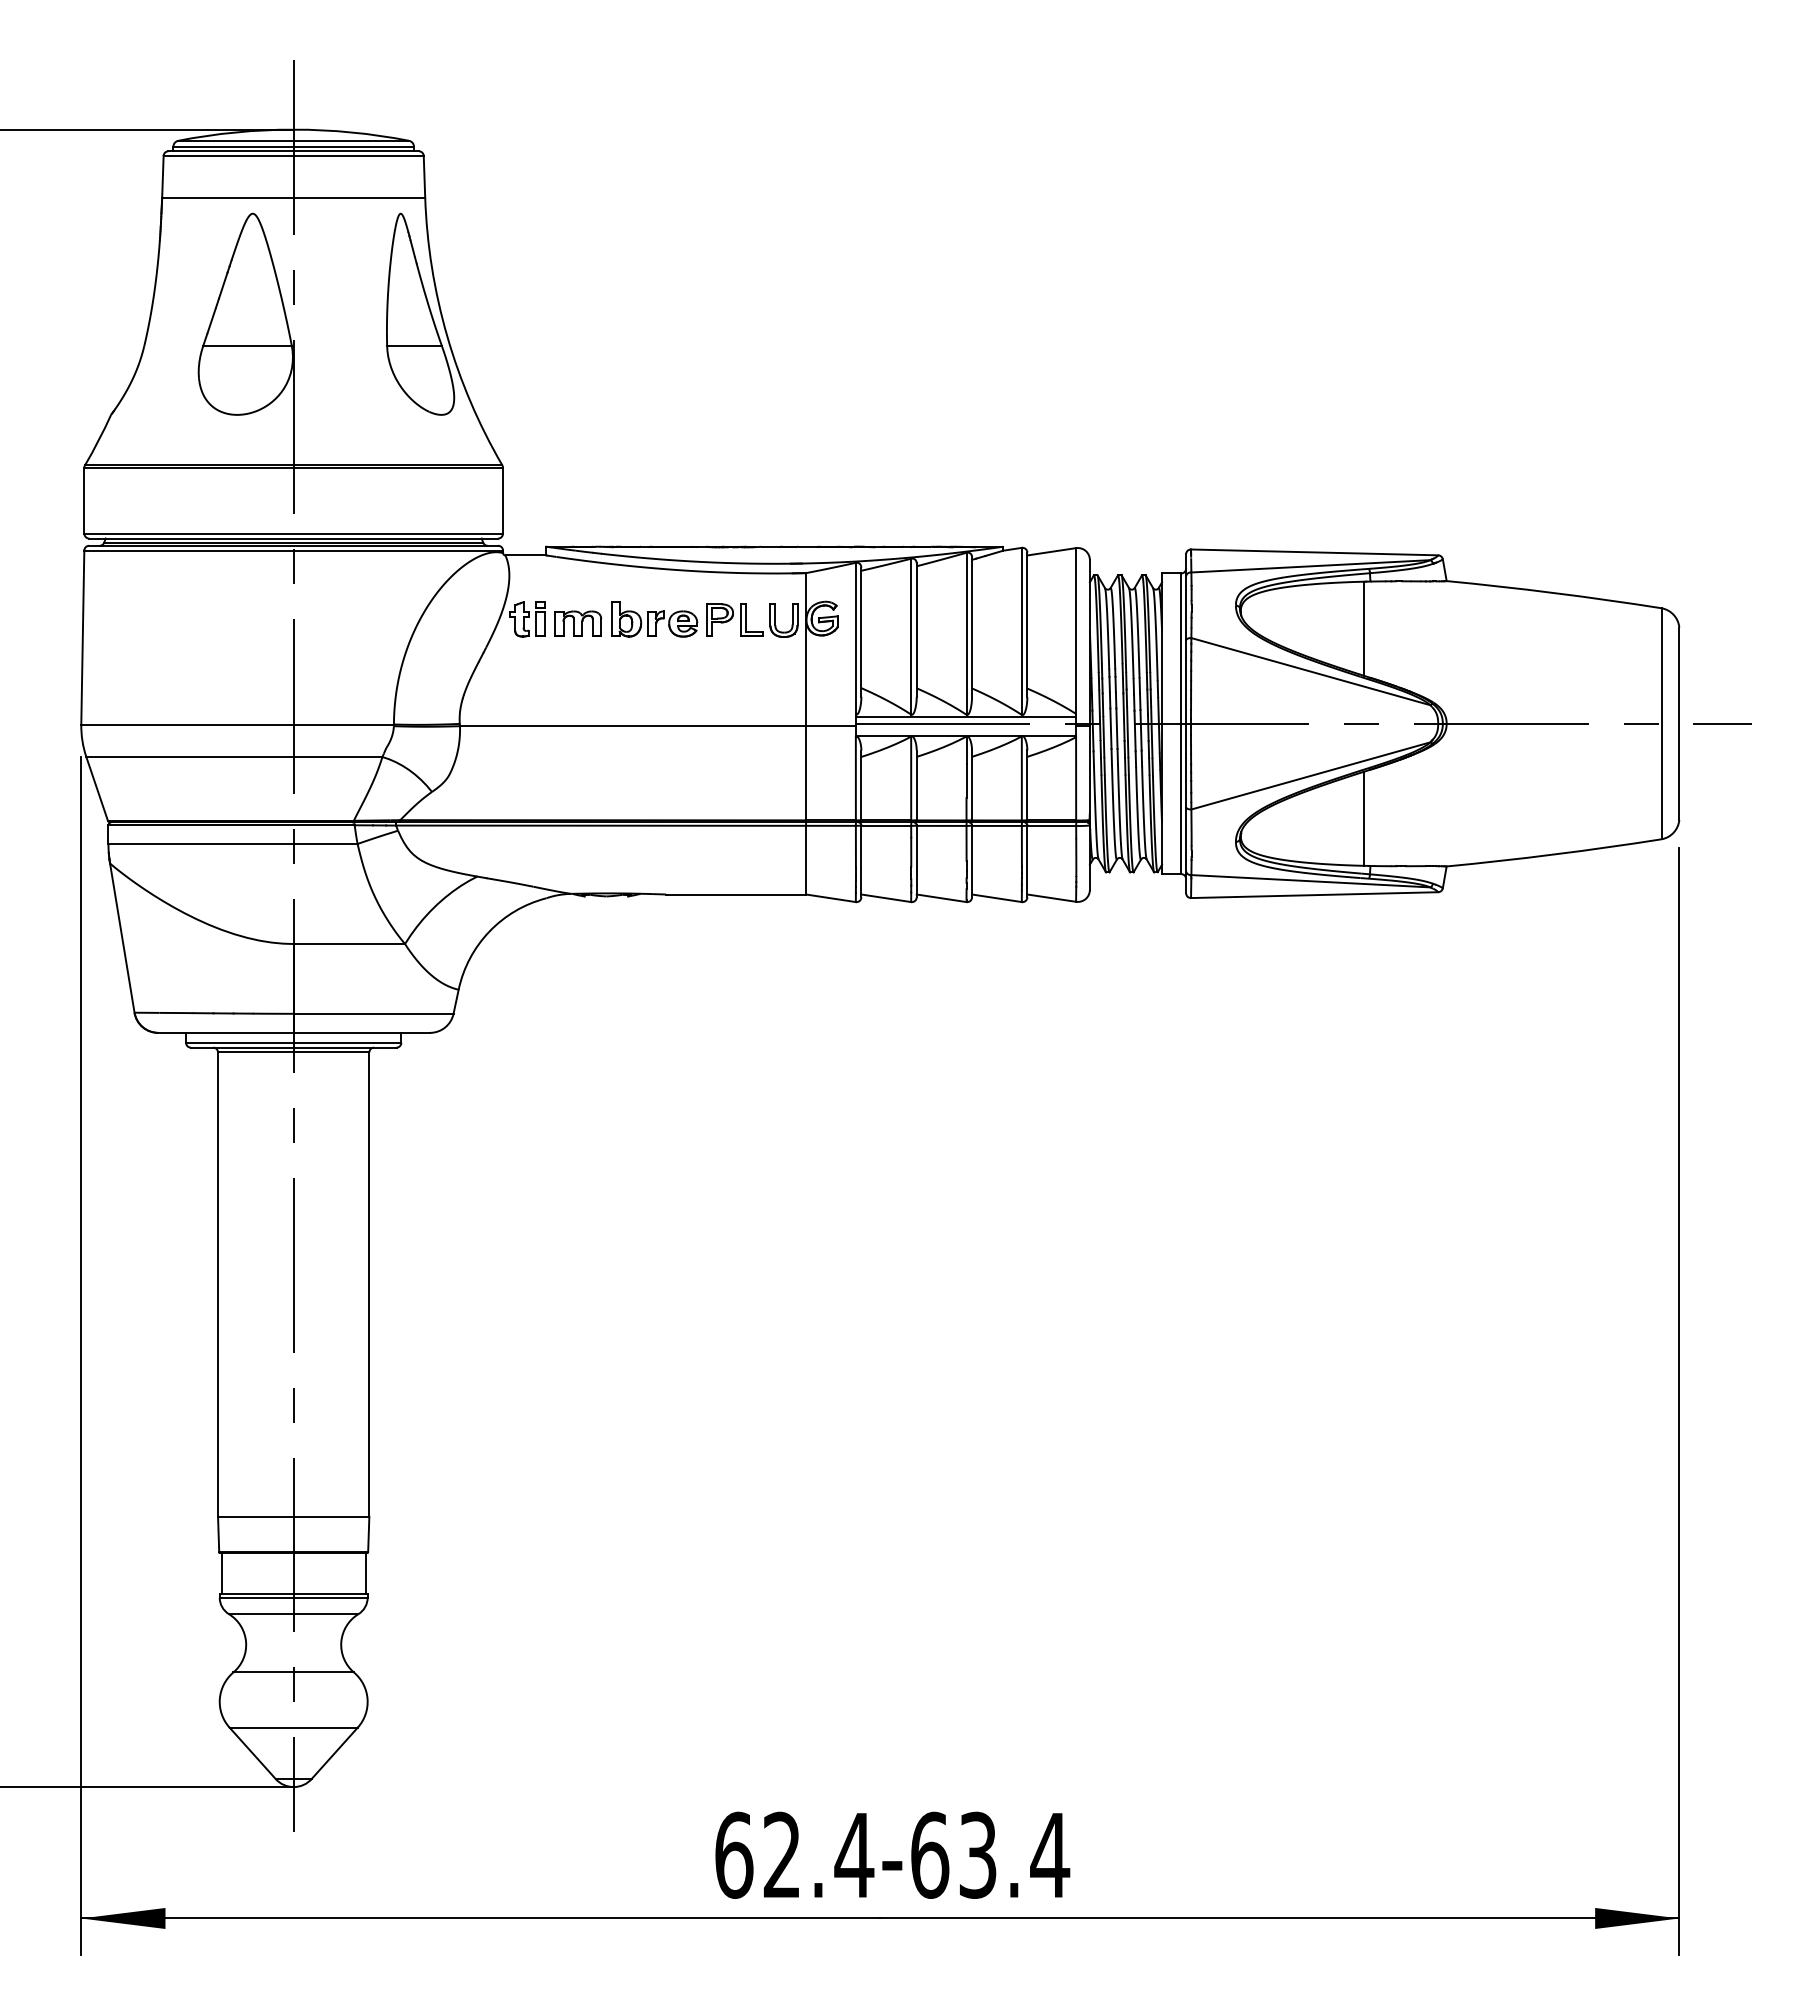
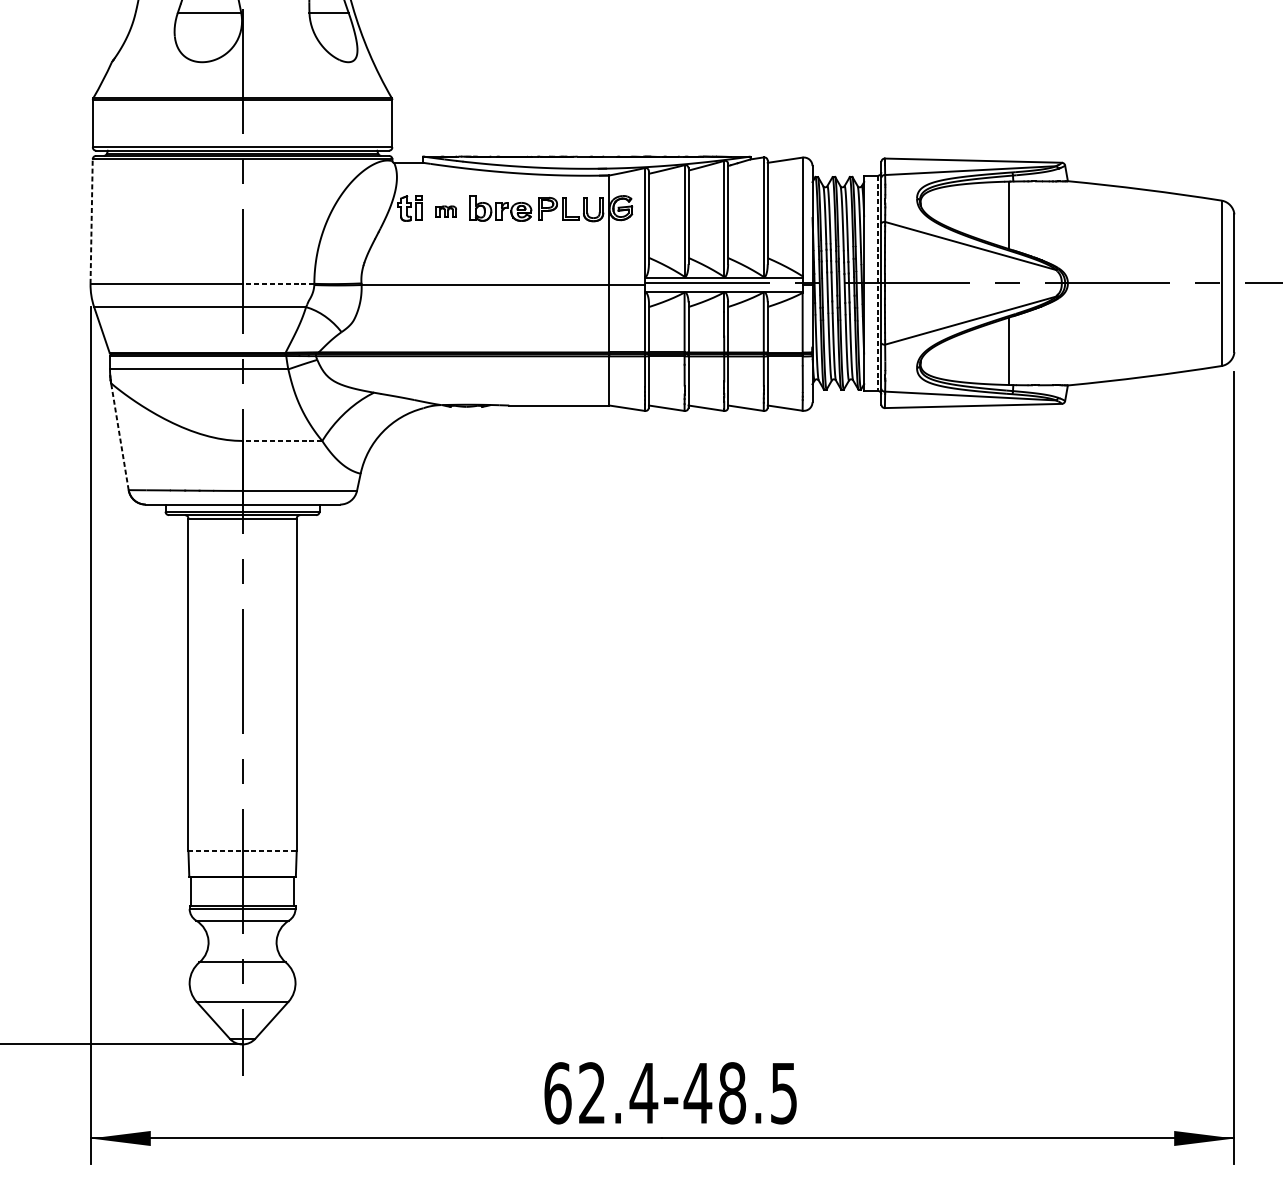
part: (578, 623) -> (446, 211), size x0.6
line: (82, 637) -> (91, 221), solid -> dashed
line: (343, 724) -> (278, 283), solid -> dashed
line: (1181, 724) -> (878, 283), solid -> dashed
line: (122, 938) -> (120, 437), solid -> dashed
line: (349, 944) -> (282, 441), solid -> dashed
line: (293, 1516) -> (242, 850), solid -> dashed
text: (989, 1854) -> (740, 1092), 62.4-63.4 -> 62.4-48.5

